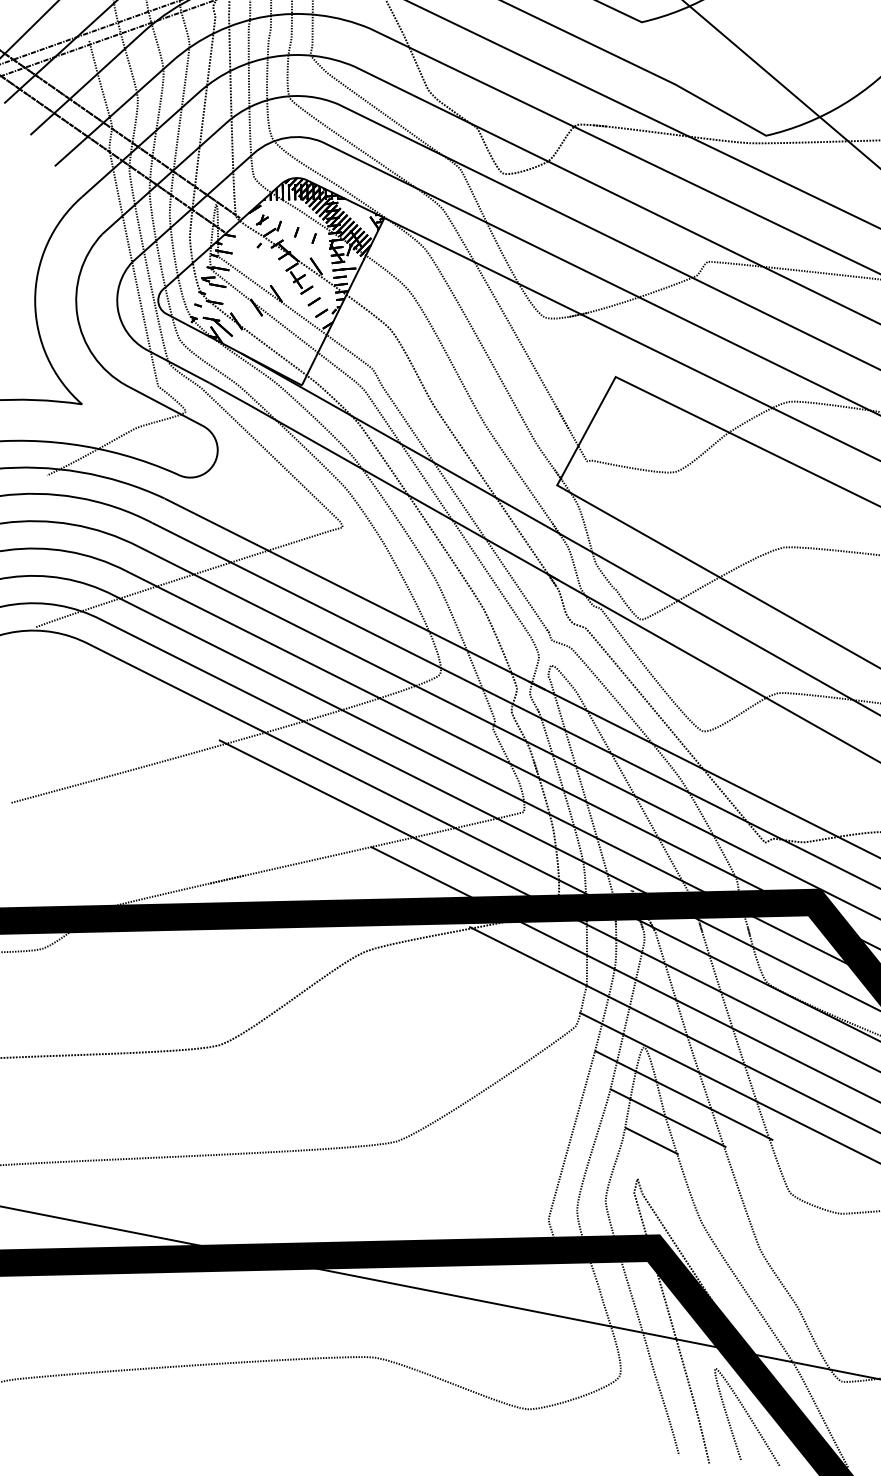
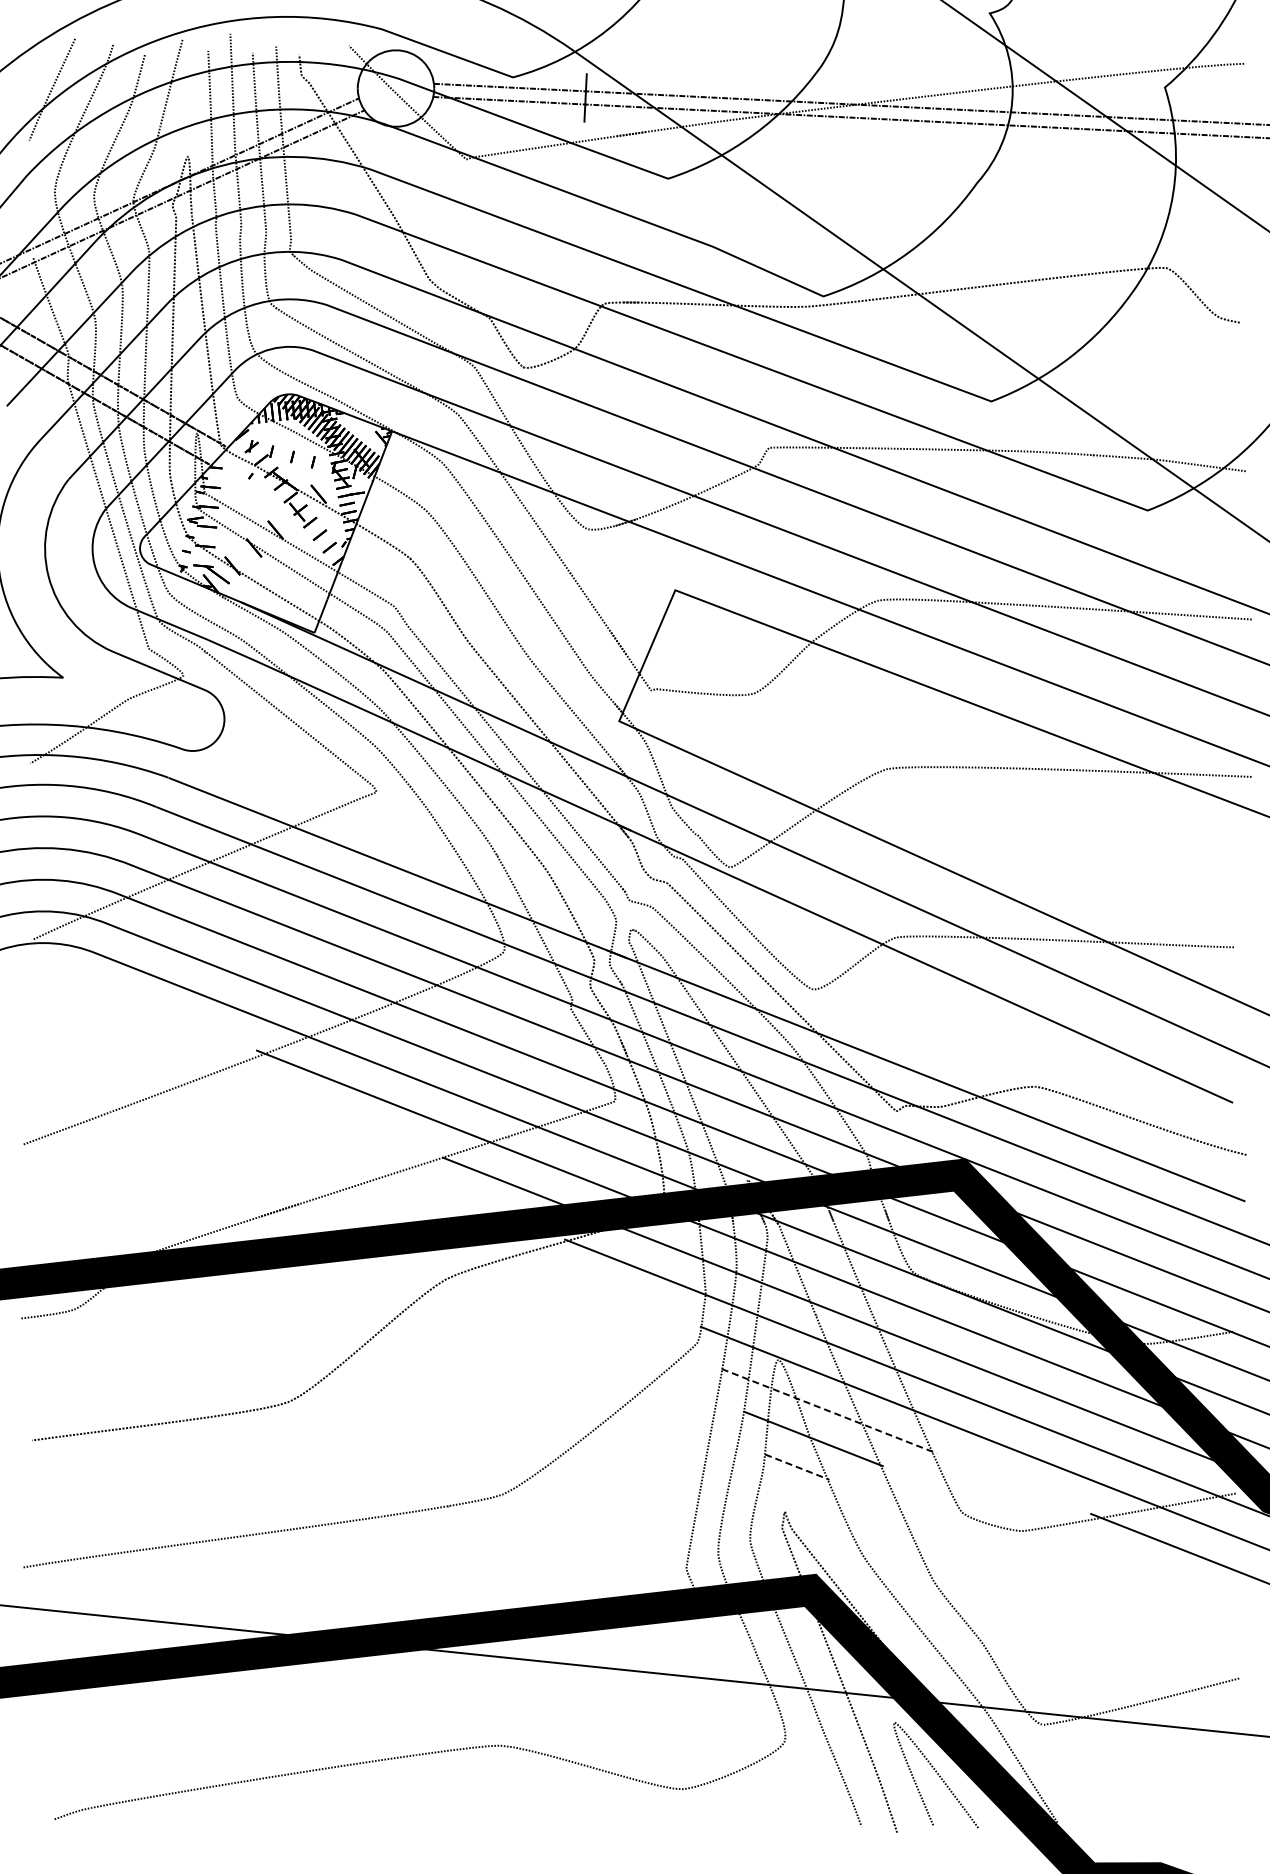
line: (684, 1095) -> (829, 1411), solid -> dashed
line: (652, 1141) -> (797, 1467), solid -> dashed

